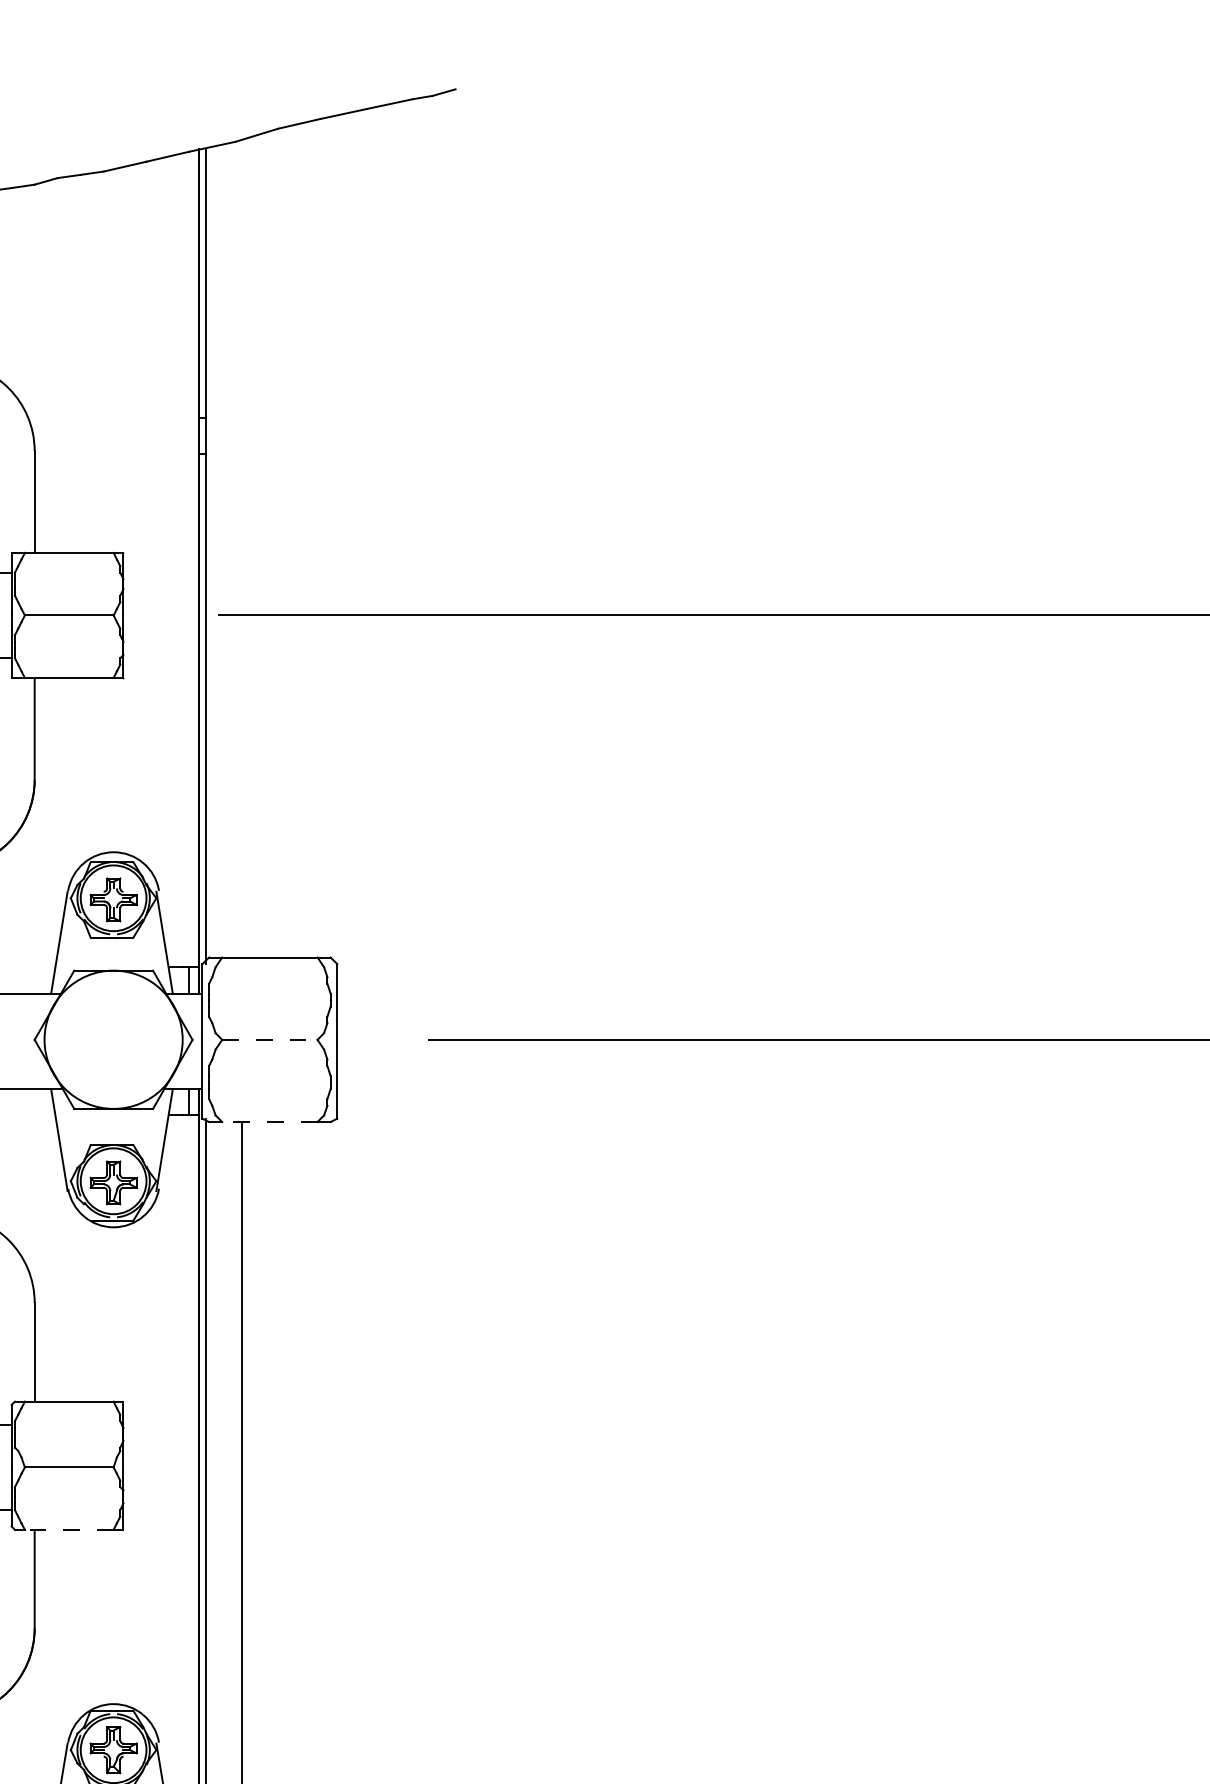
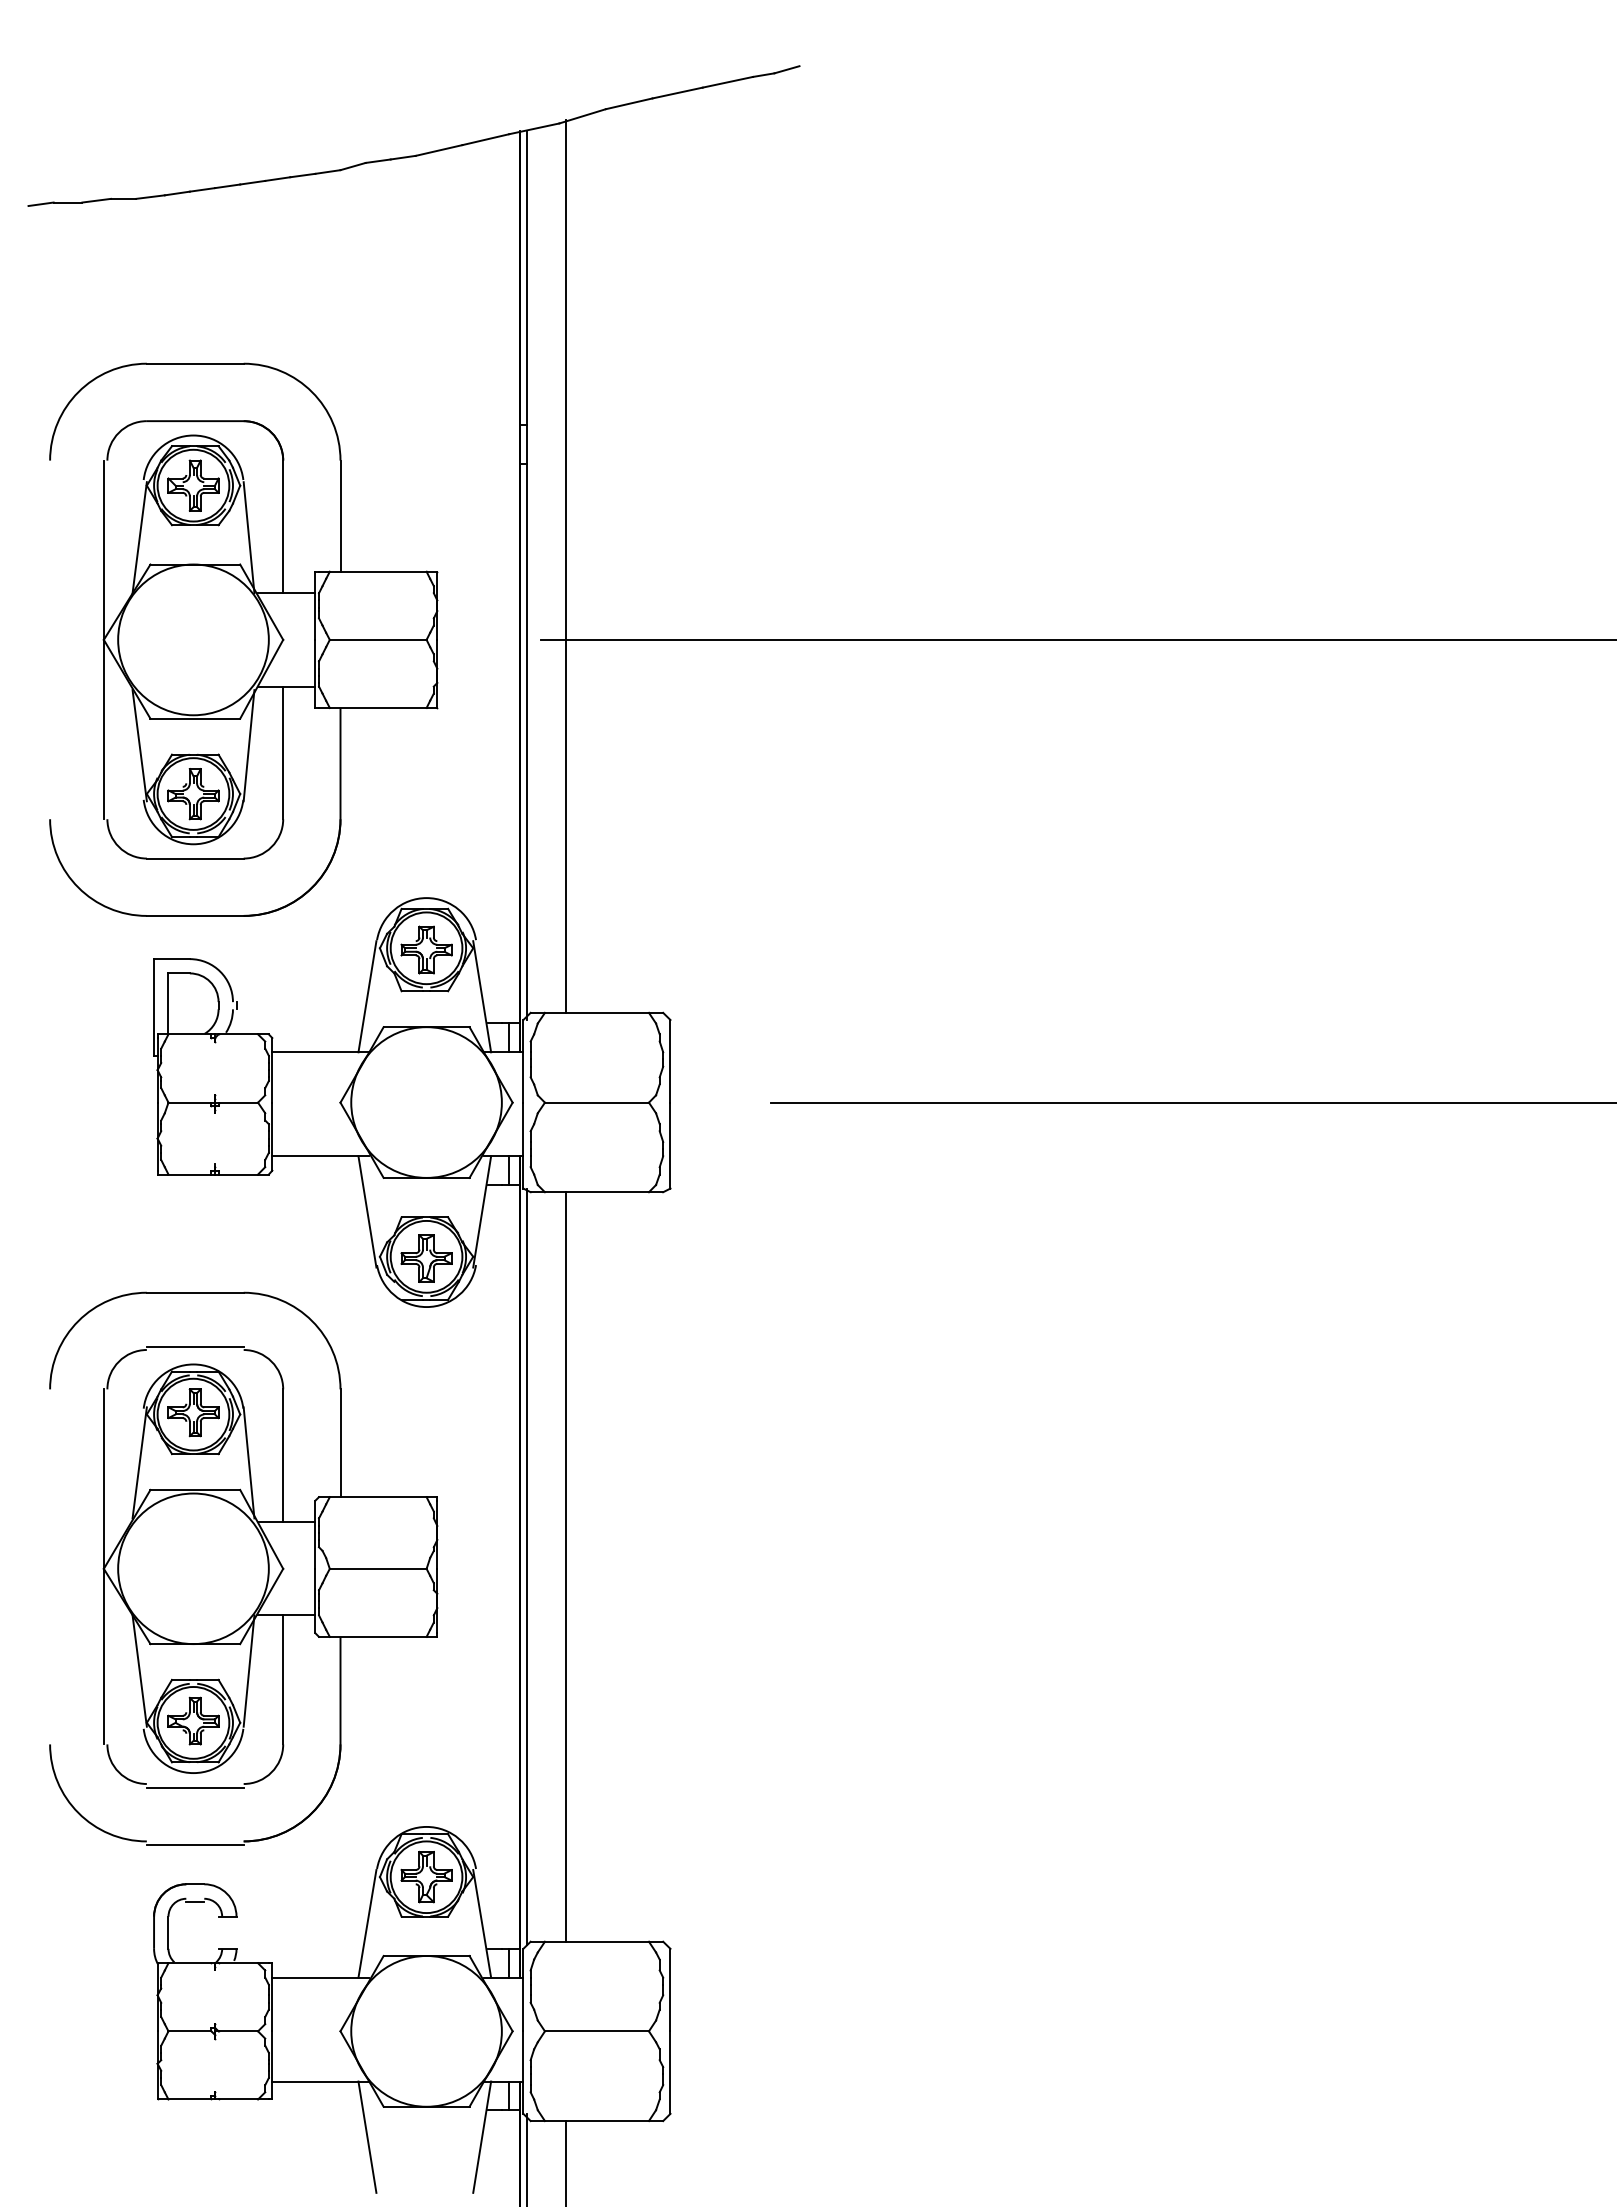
line: (241, 547) -> (566, 565), added
line: (270, 1039) -> (597, 1102), dashed -> solid
line: (269, 1122) -> (596, 1192), dashed -> solid
line: (68, 1529) -> (377, 1636), dashed -> solid

